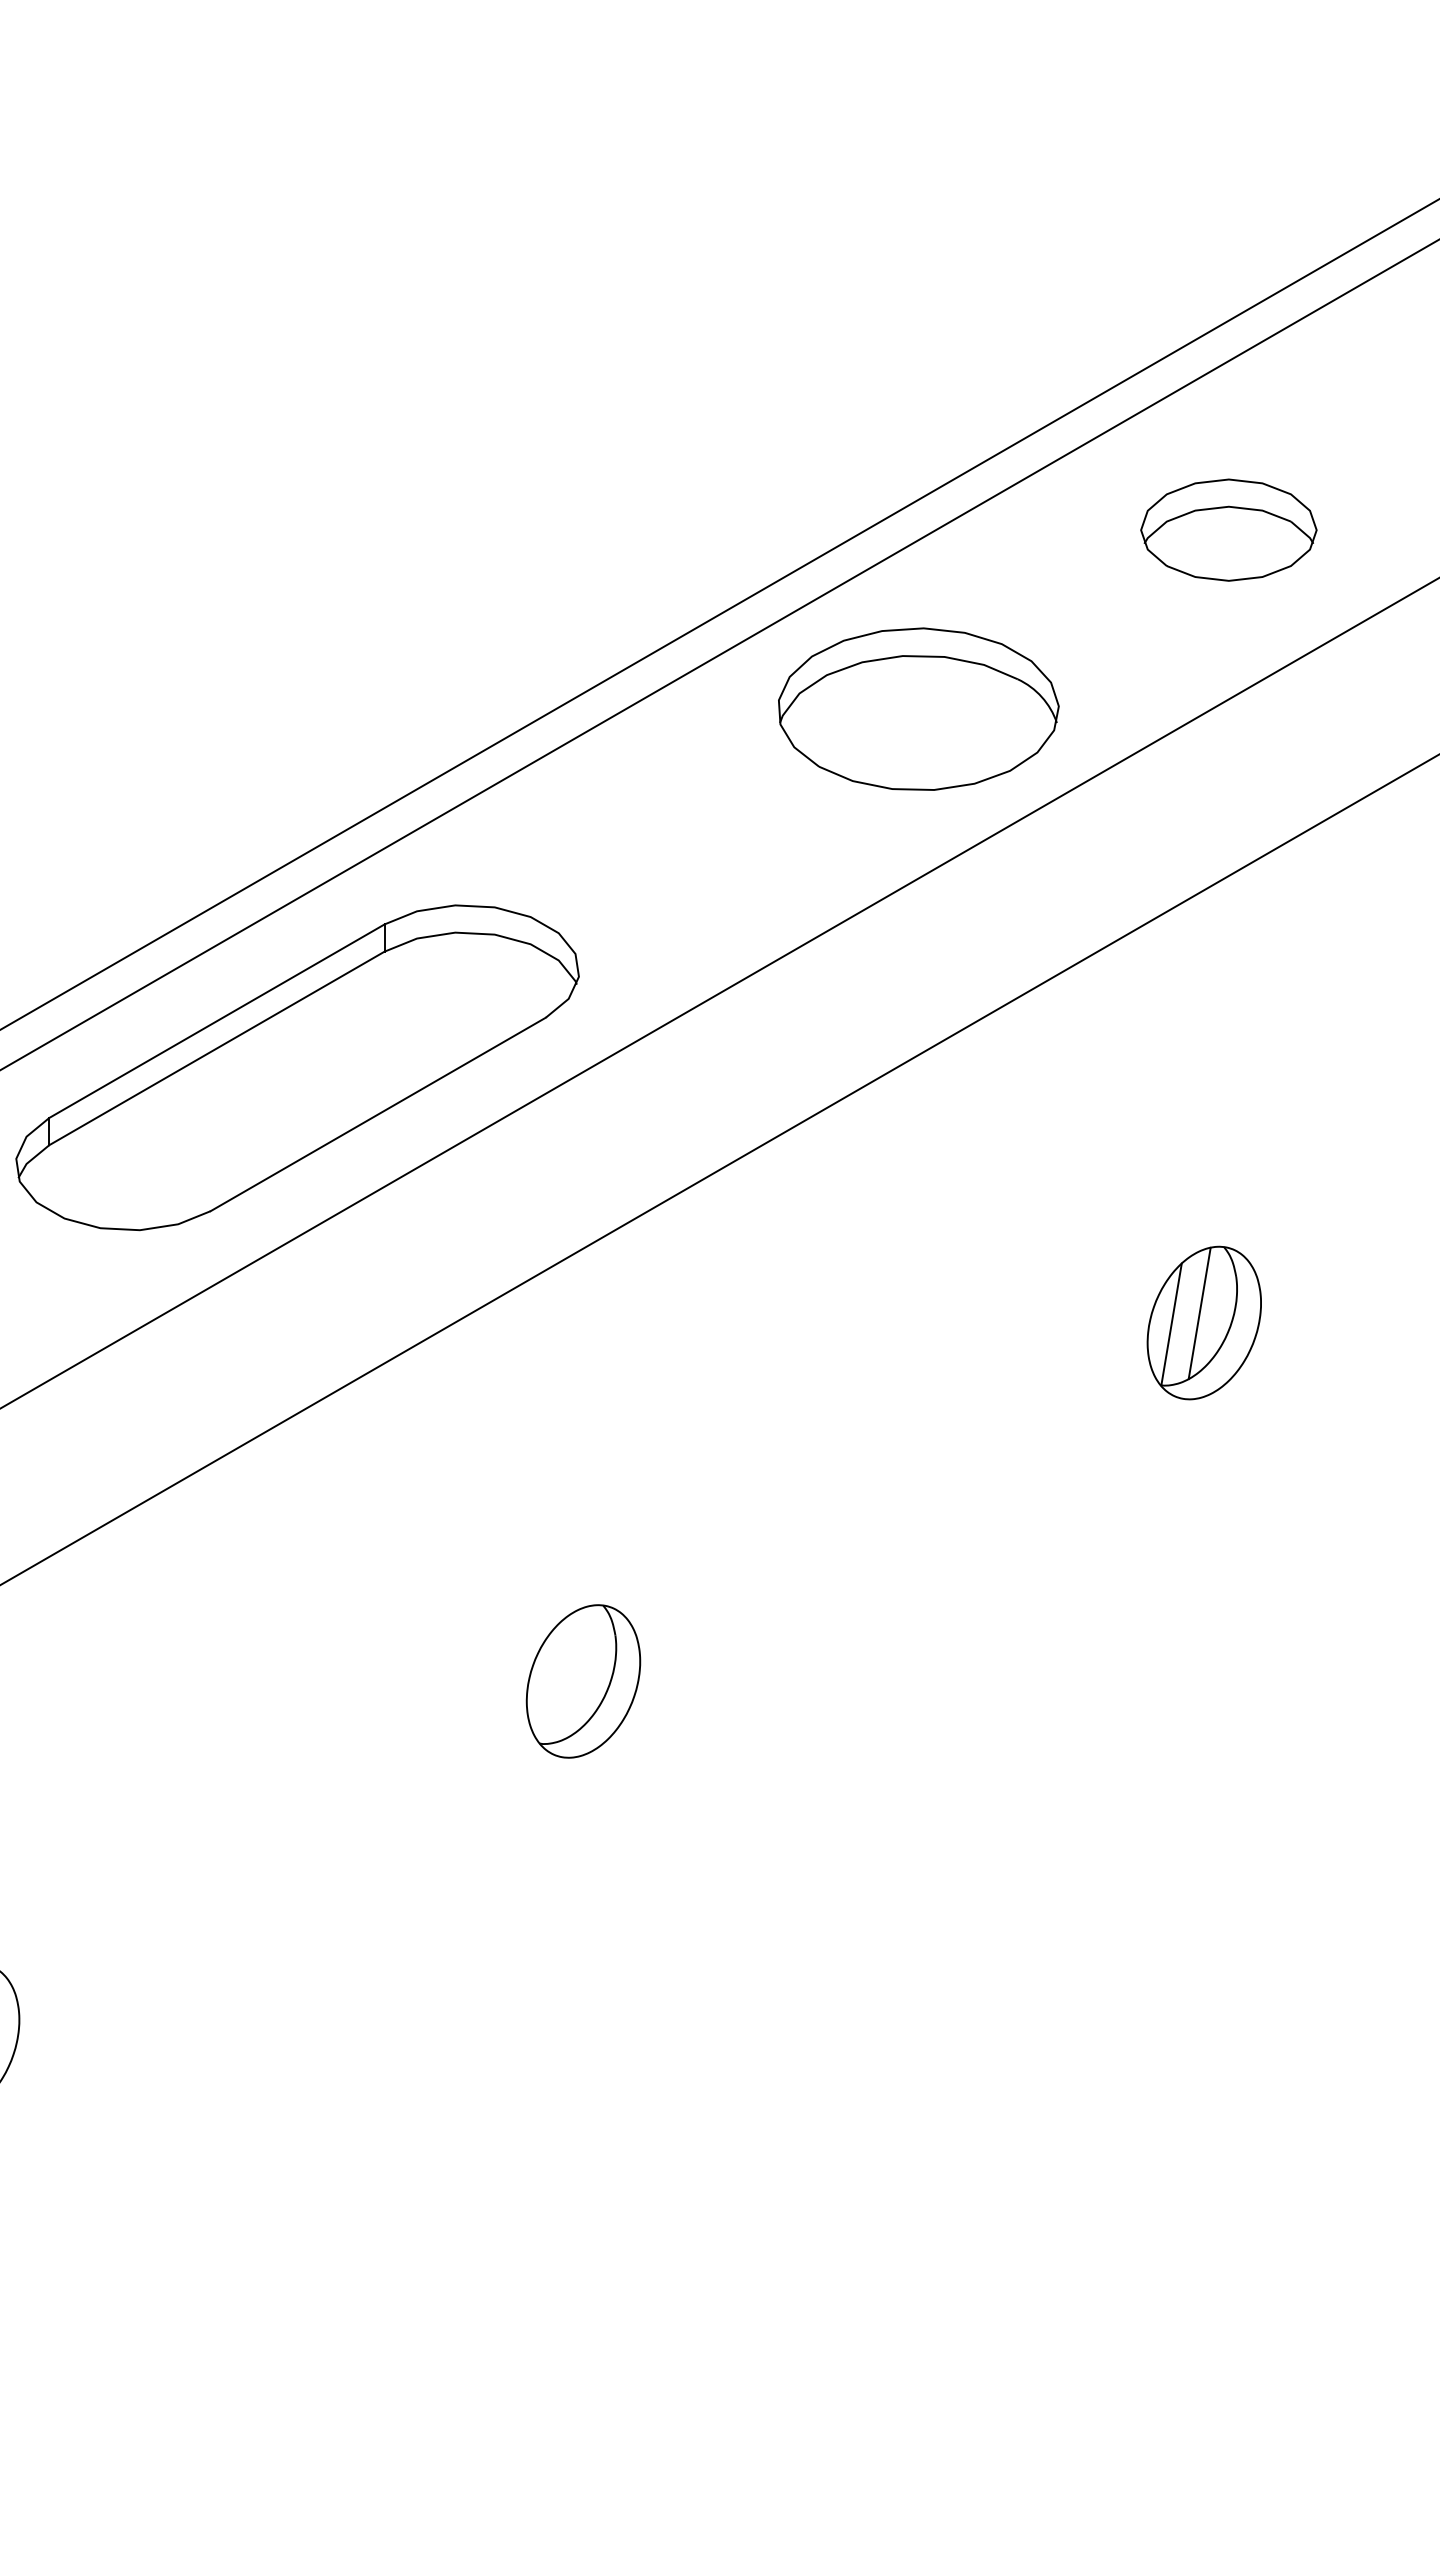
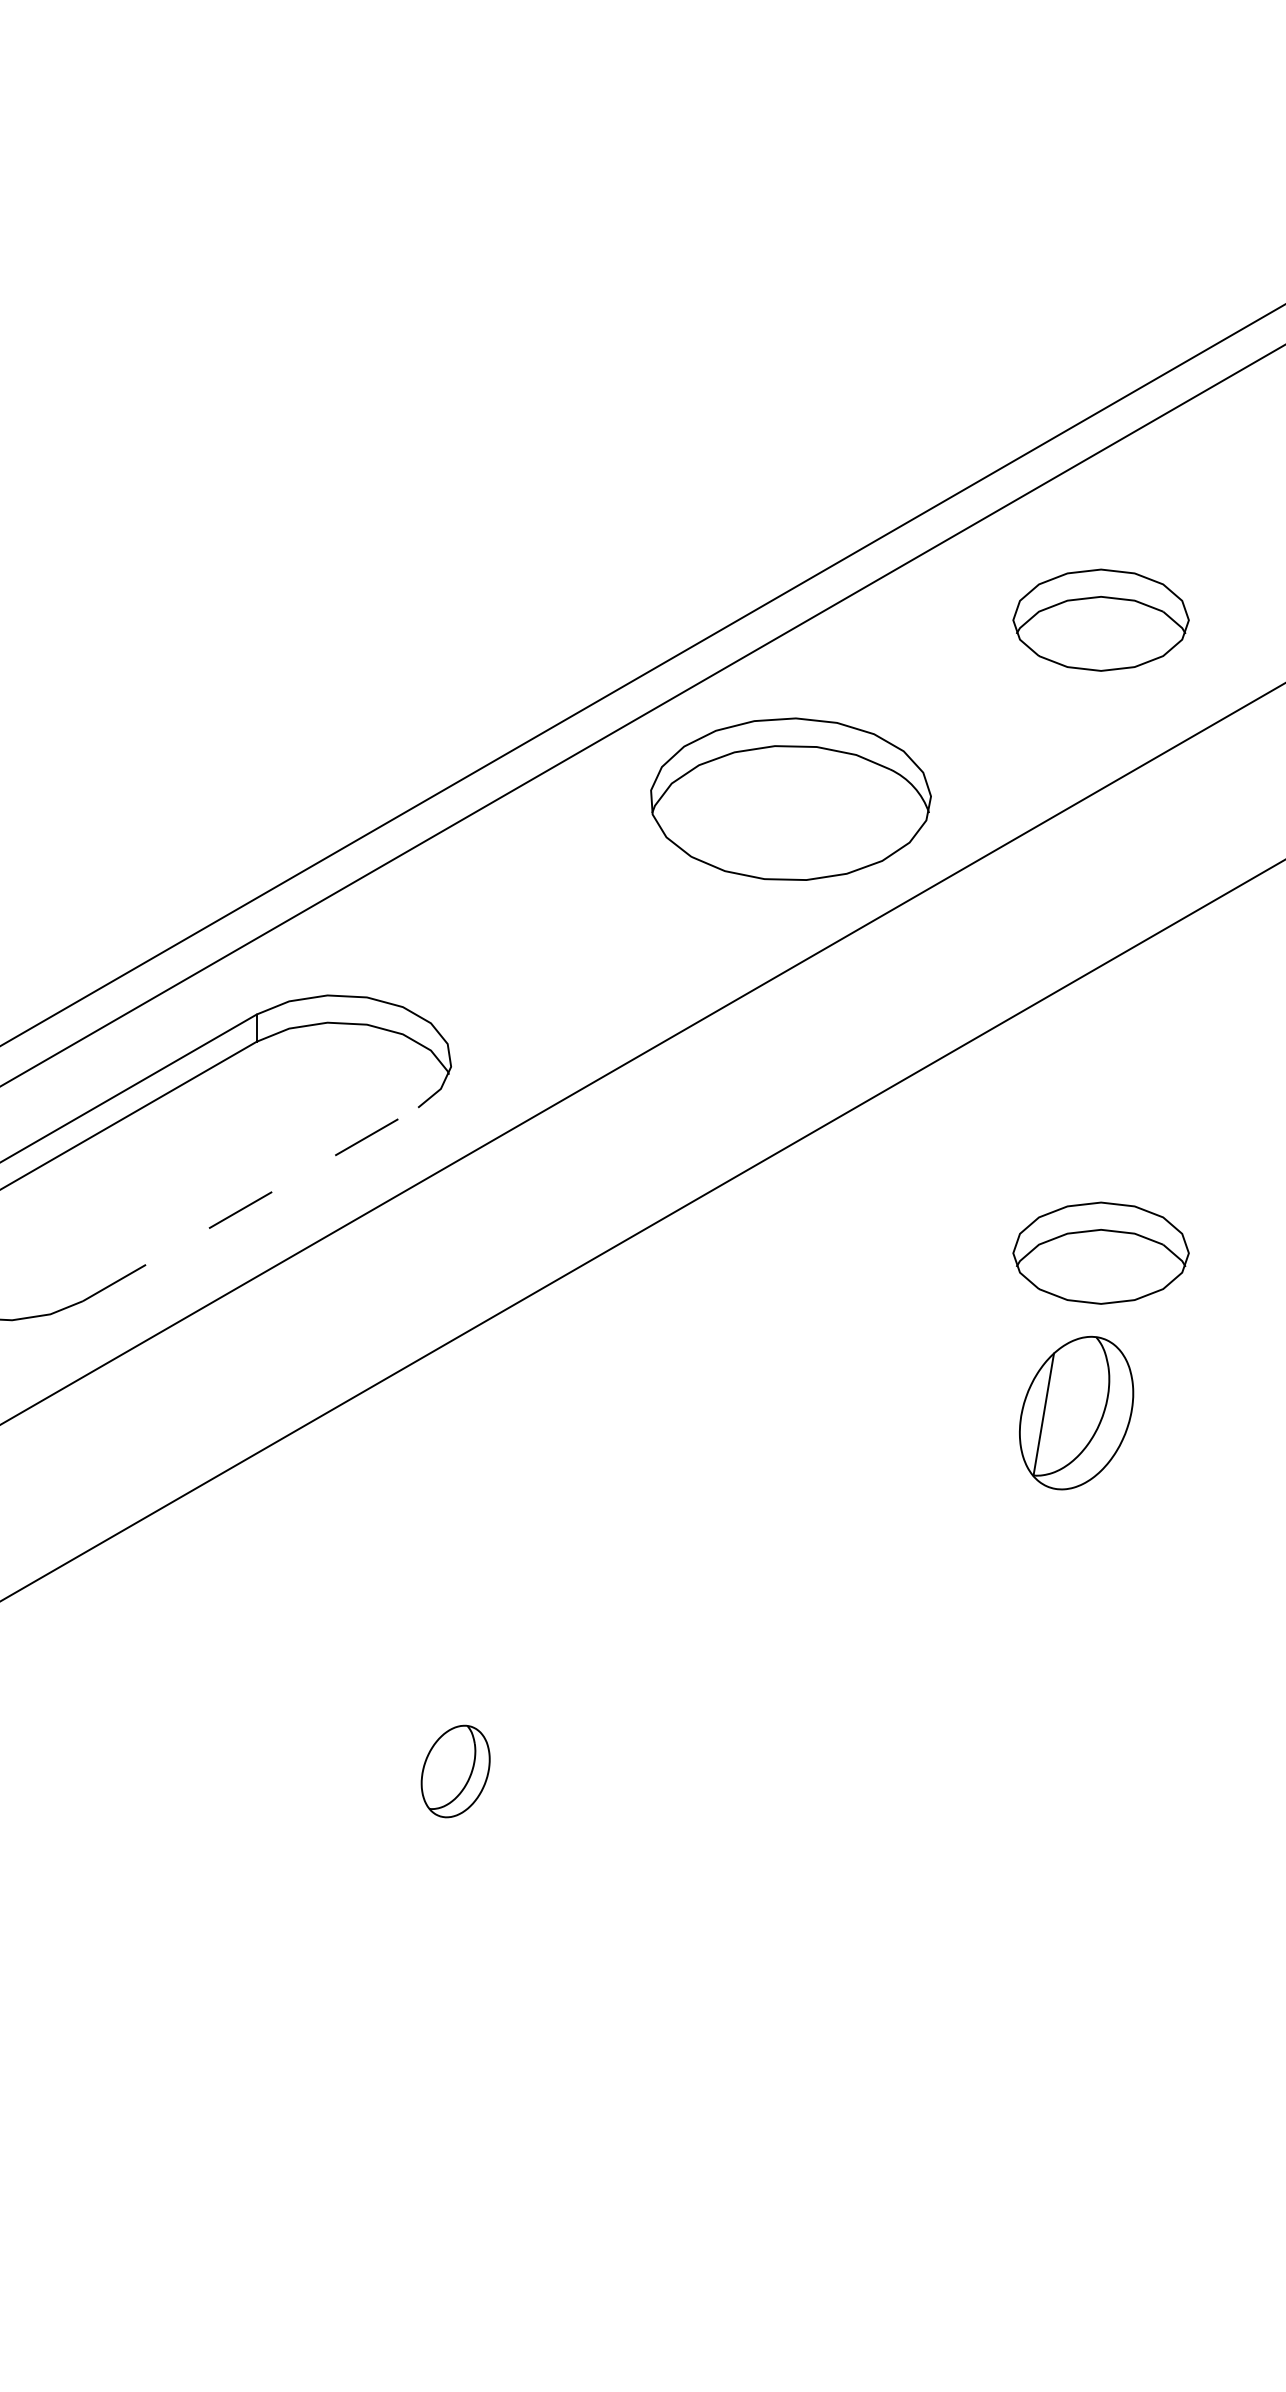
line: (378, 1114) -> (250, 1204), solid -> dashed
part: (1228, 1162) -> (1100, 1252), added
line: (1199, 1313) -> (1071, 1403), removed
part: (583, 1681) -> (455, 1771), size x0.6

